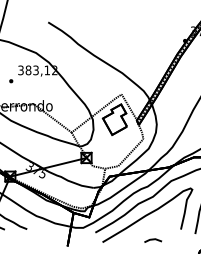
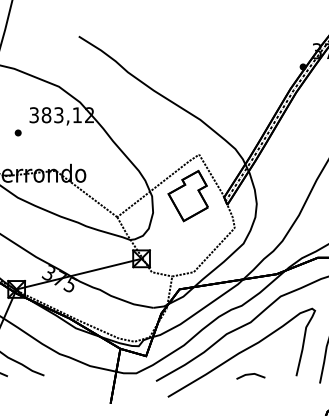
line: (153, 240) -> (251, 376), moved

